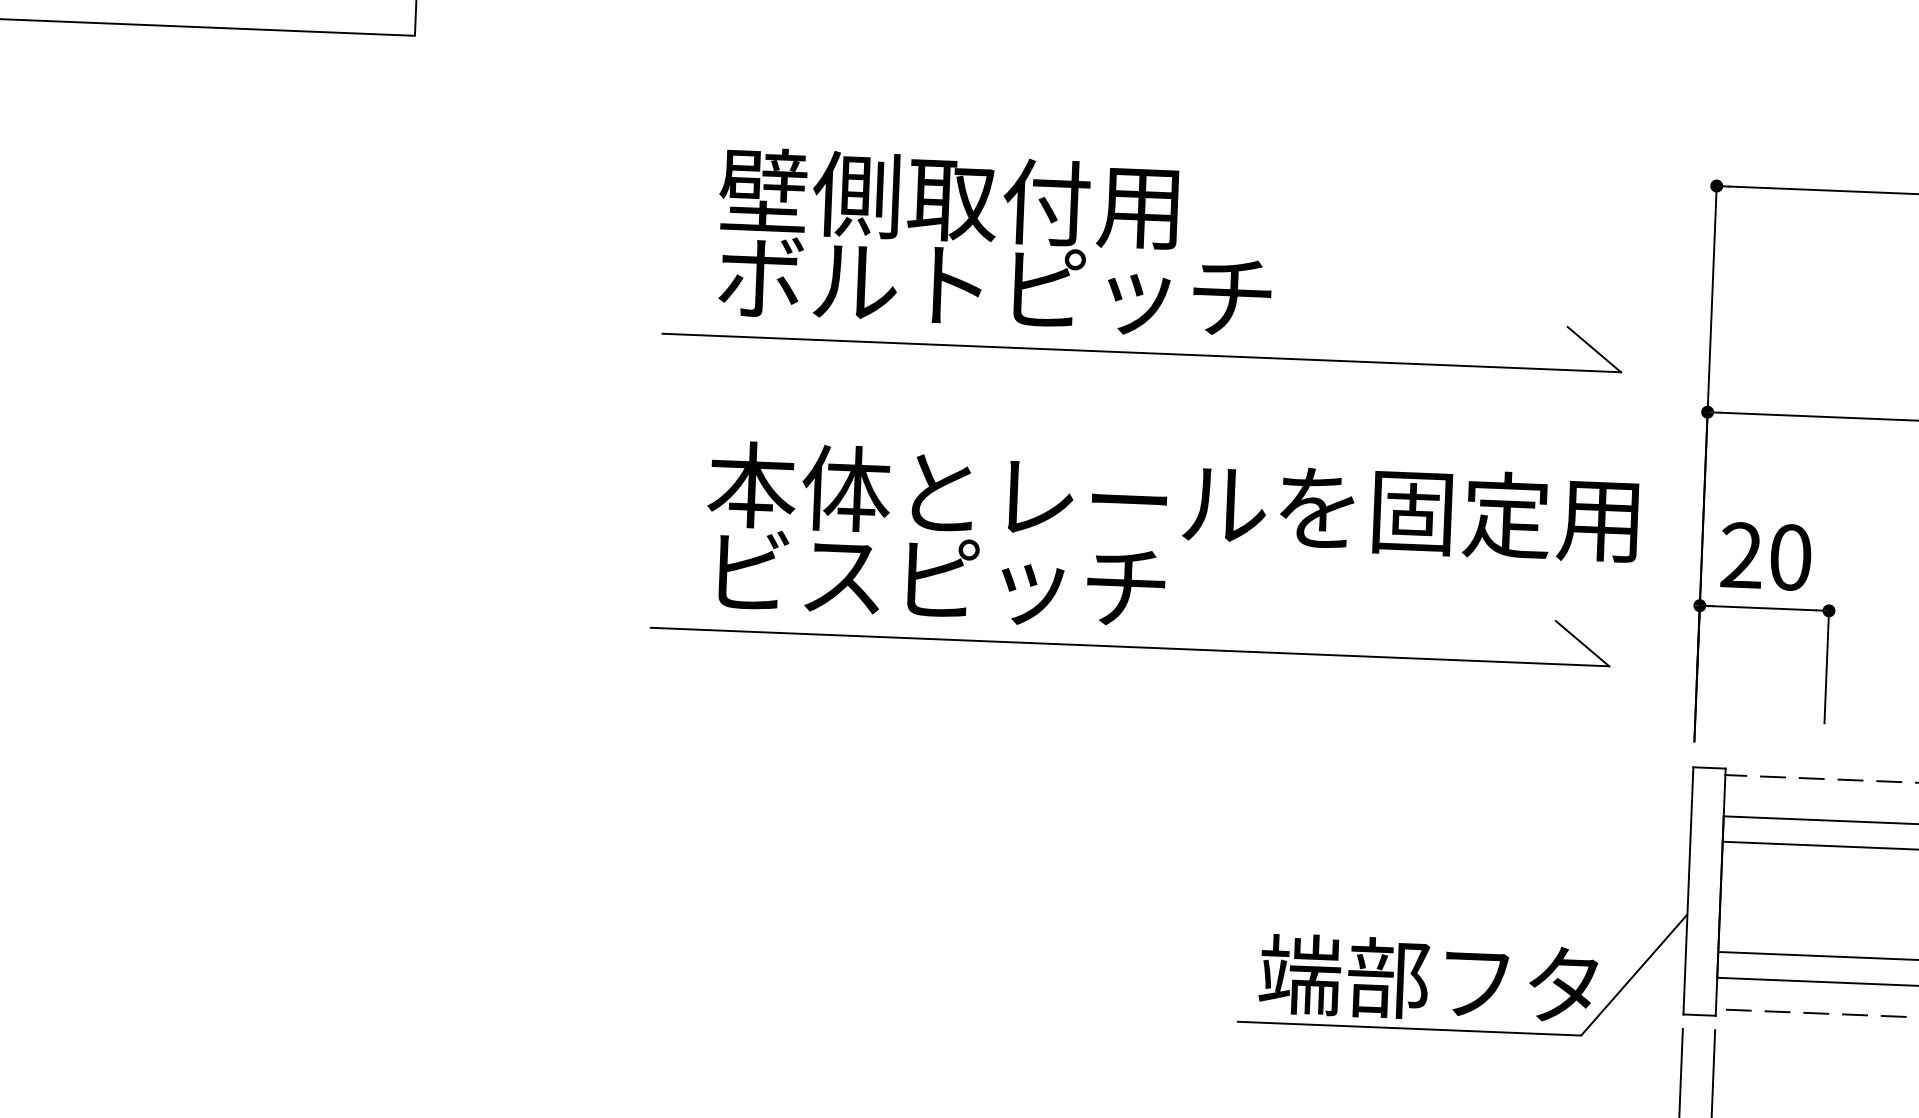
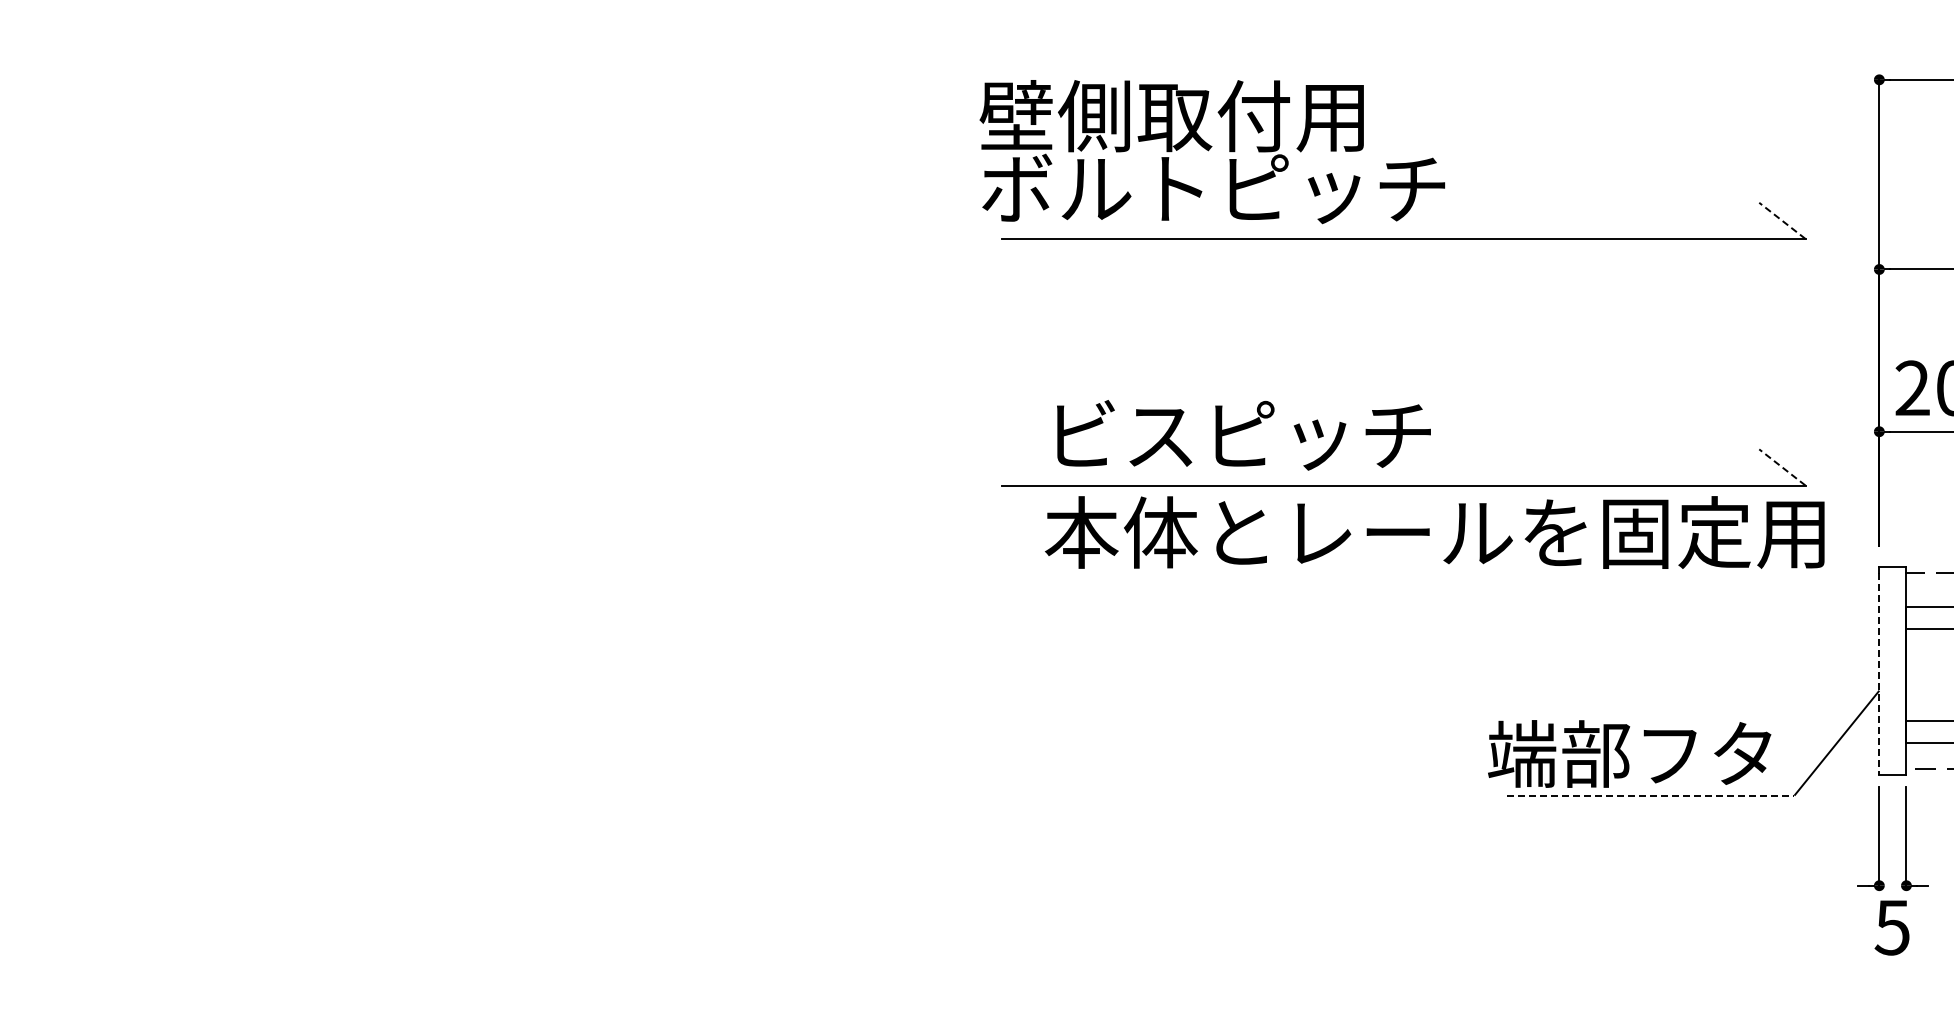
text: (994, 243) -> (1211, 152), moved
line: (1593, 349) -> (1781, 220), solid -> dashed
text: (1172, 501) -> (1434, 532), moved
line: (1581, 643) -> (1781, 467), solid -> dashed
line: (1688, 893) -> (1879, 673), solid -> dashed
text: (1428, 979) -> (1629, 753), moved
line: (1409, 1028) -> (1650, 795), solid -> dashed

